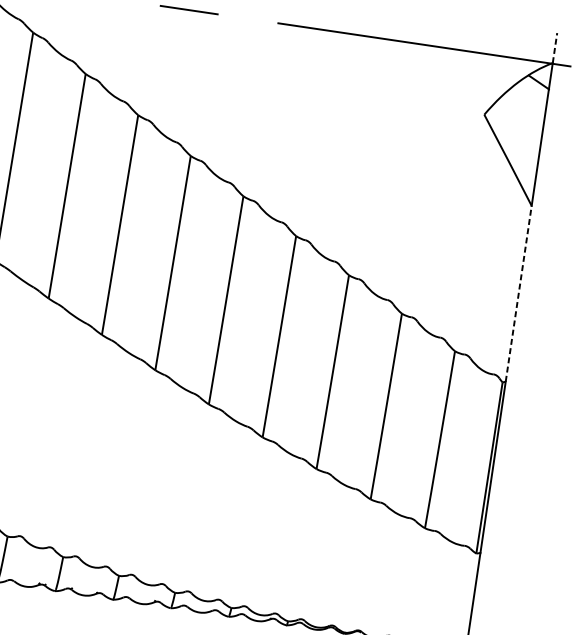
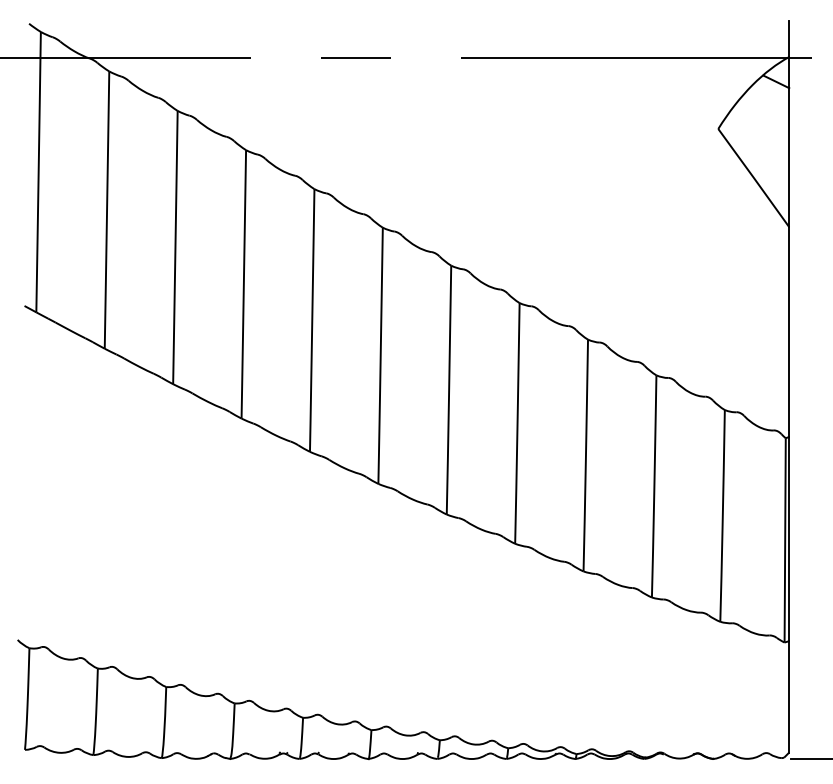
line: (555, 48) -> (789, 39), dashed -> solid
line: (518, 294) -> (789, 332), dashed -> solid

